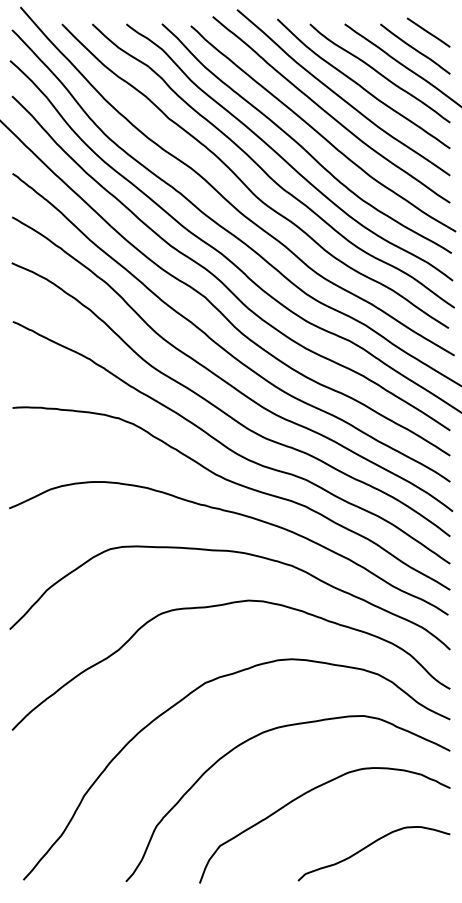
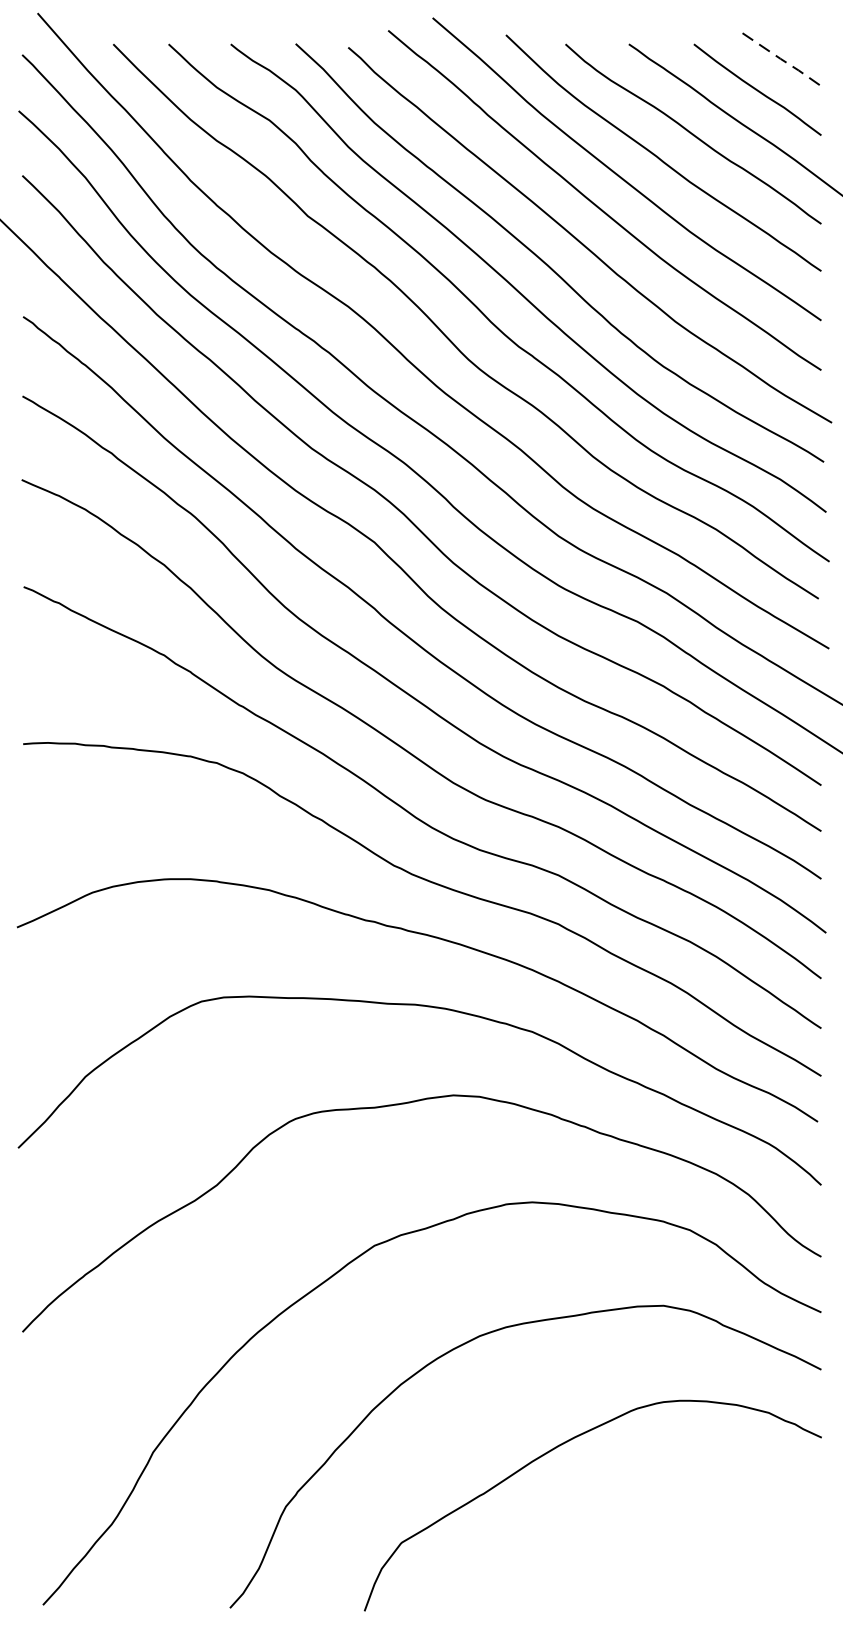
line: (428, 32) -> (781, 59), solid -> dashed
curve: (369, 846) -> (674, 1543), removed

